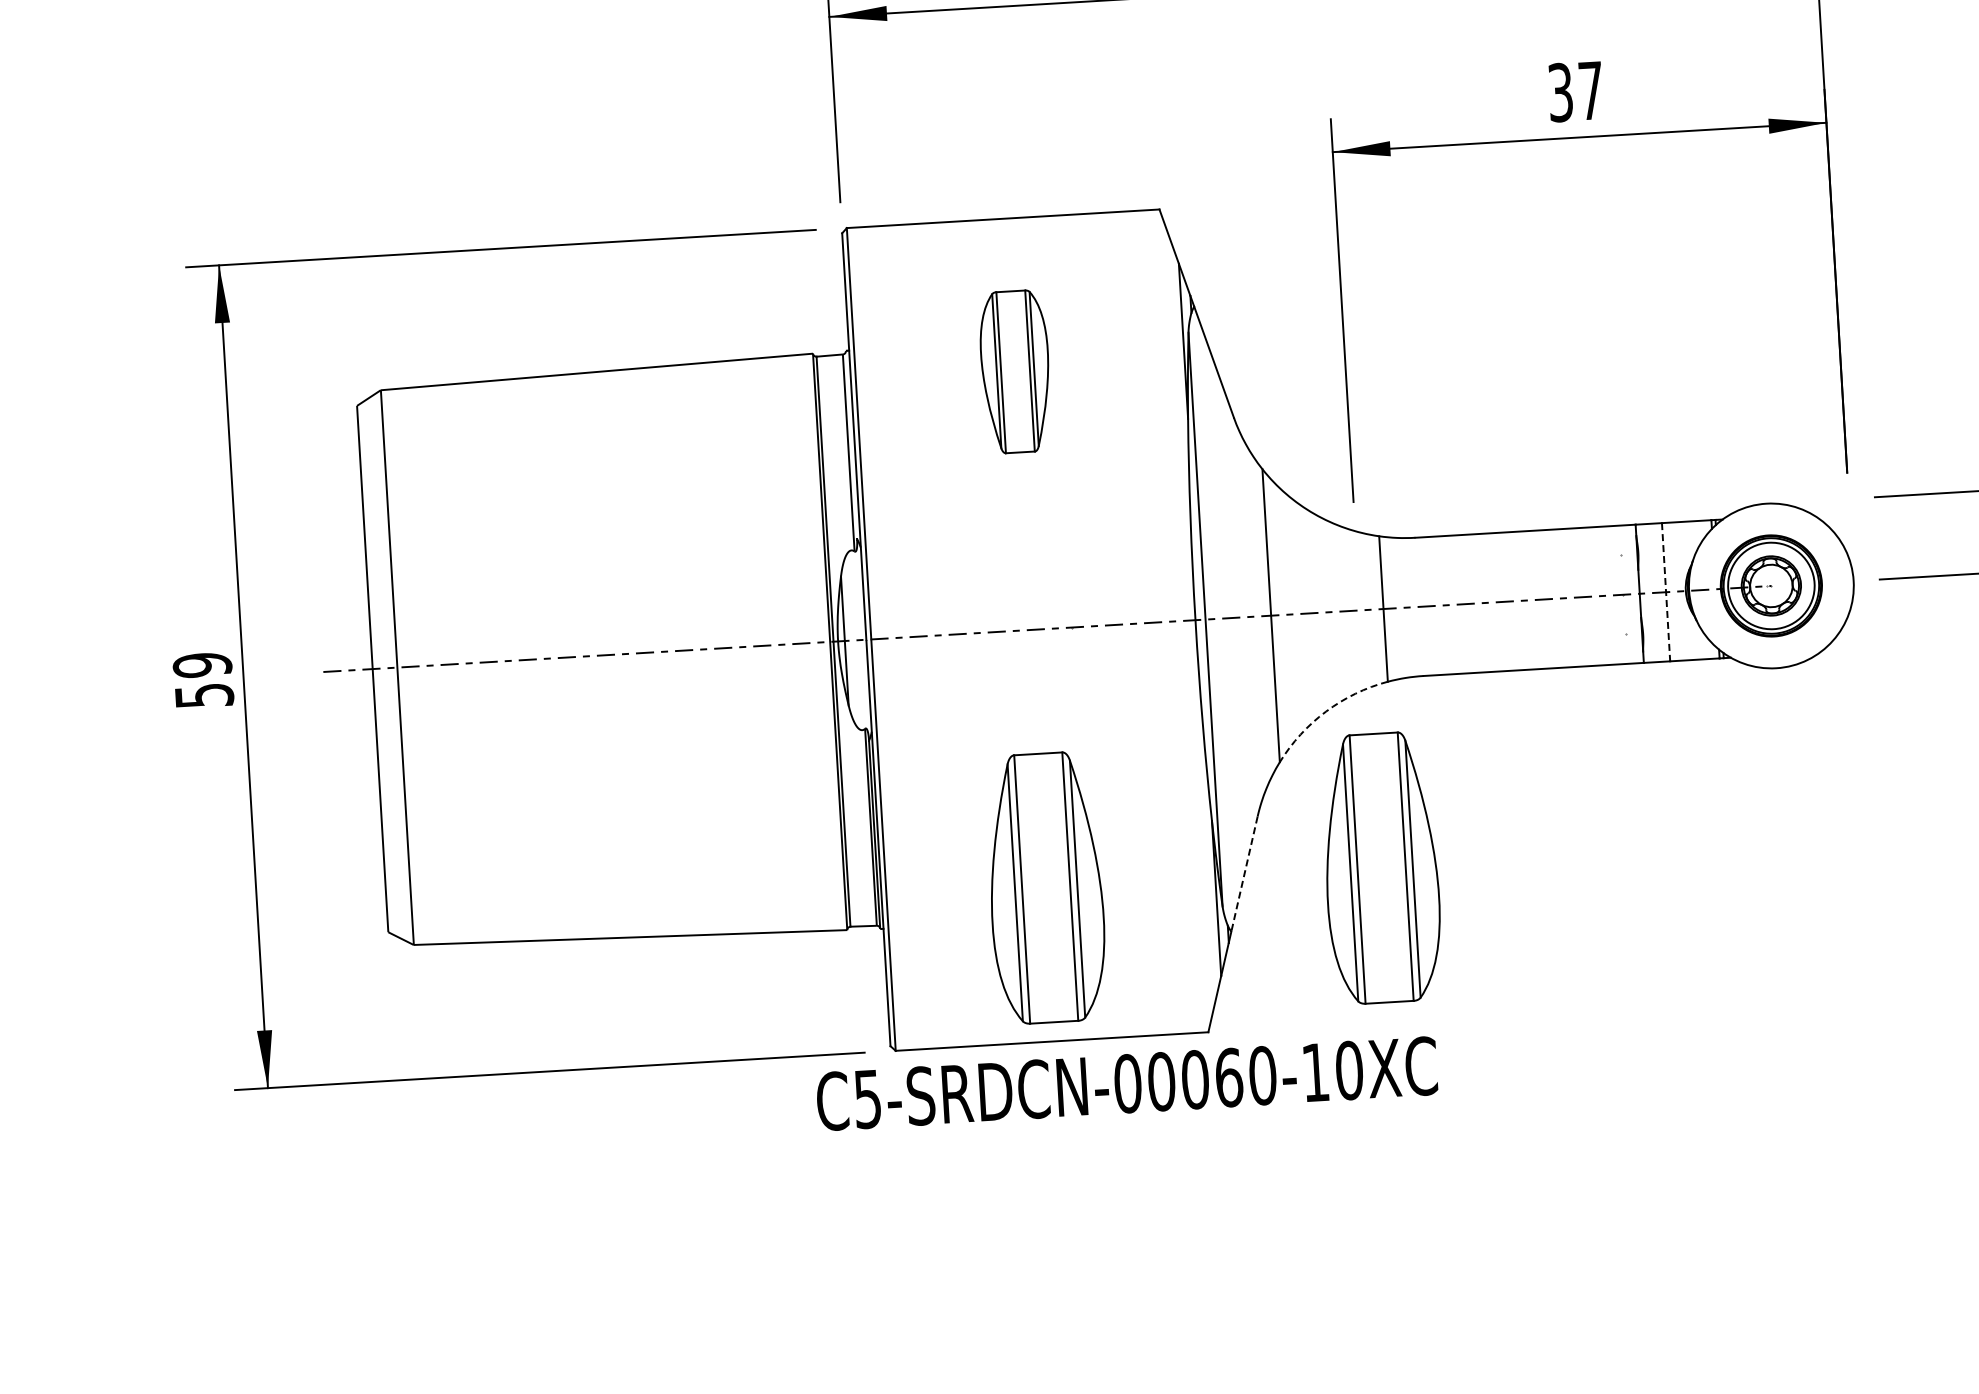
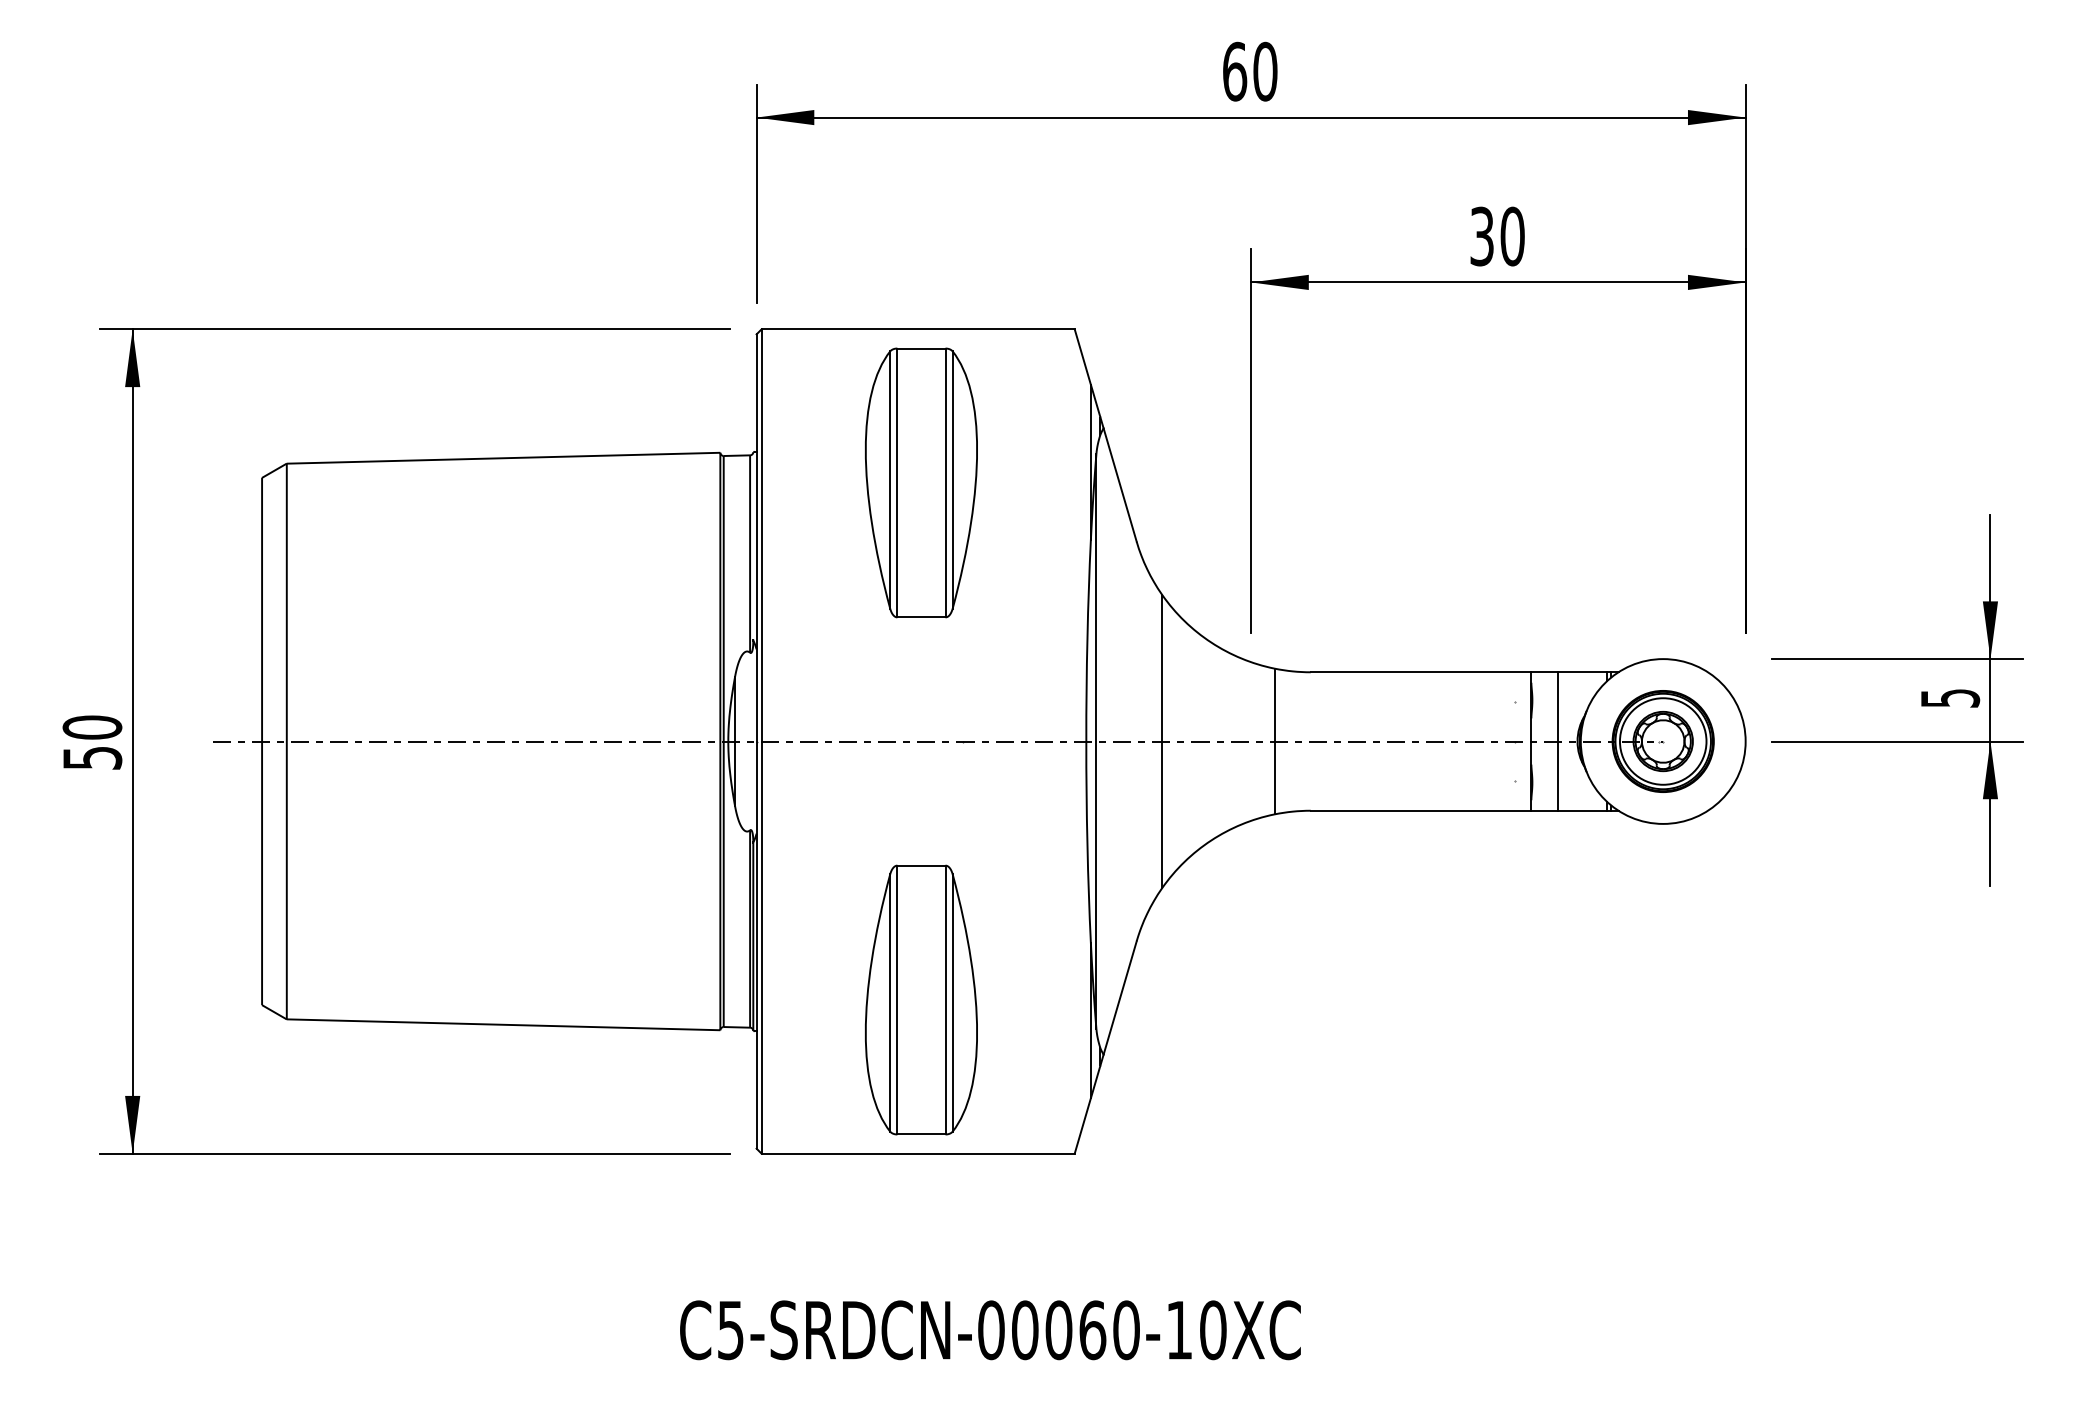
text: (1590, 90) -> (1512, 236), 37 -> 30
part: (1015, 371) -> (921, 482), size x1.67
line: (1665, 593) -> (1557, 742), dashed -> solid
text: (202, 665) -> (92, 727), 59 -> 50
arc: (1326, 711) -> (1211, 840), dashed -> solid
part: (1381, 867) -> (1257, 999), removed
line: (1244, 874) -> (1120, 998), dashed -> solid
text: (1127, 1084) -> (990, 1330), moved

